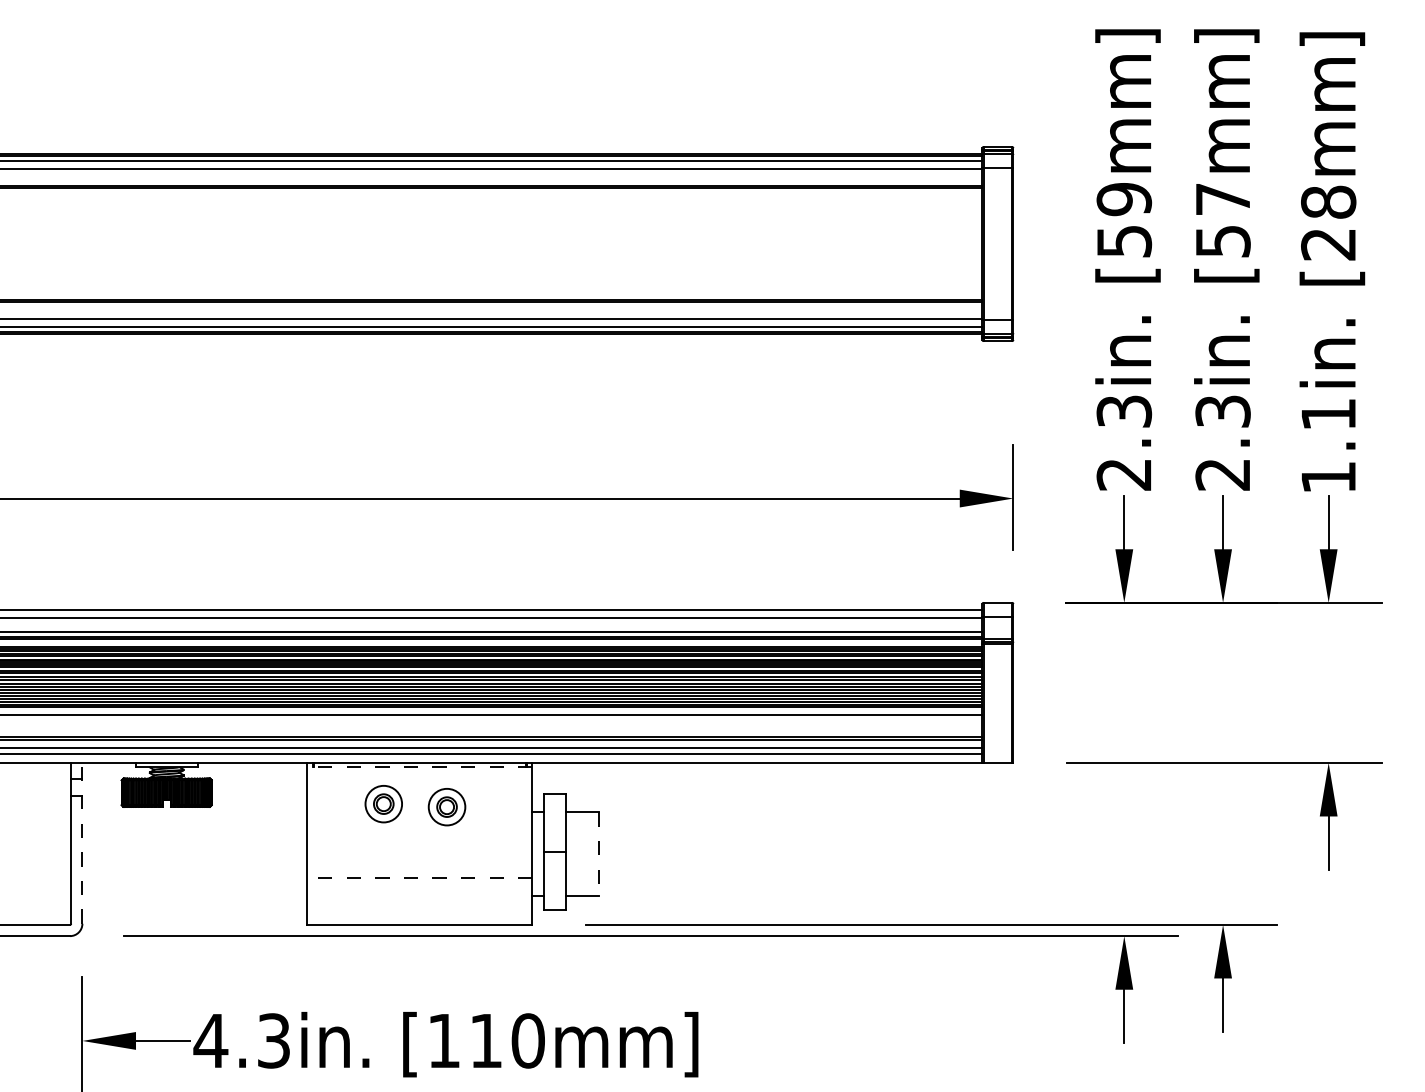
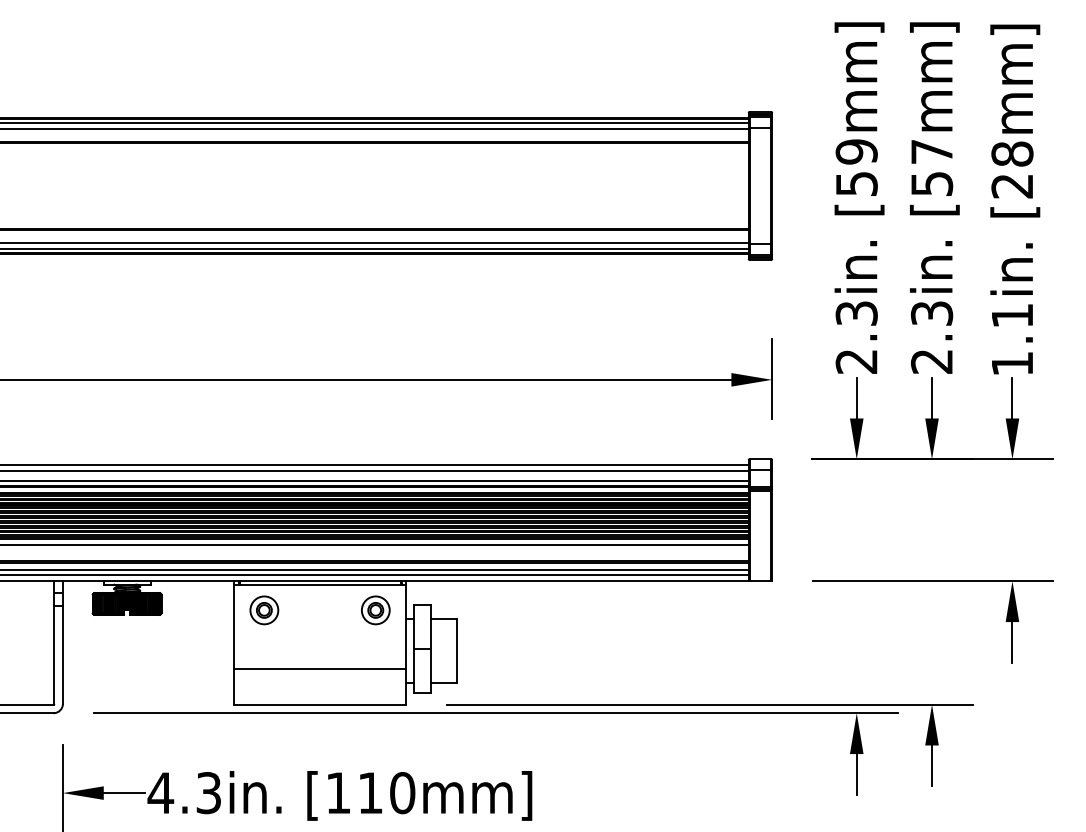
line: (419, 767) -> (319, 584), dashed -> solid
part: (383, 804) -> (264, 610), moved
part: (446, 807) -> (375, 610), moved
line: (82, 842) -> (63, 641), dashed -> solid
line: (599, 854) -> (456, 651), dashed -> solid
line: (419, 877) -> (319, 668), dashed -> solid

